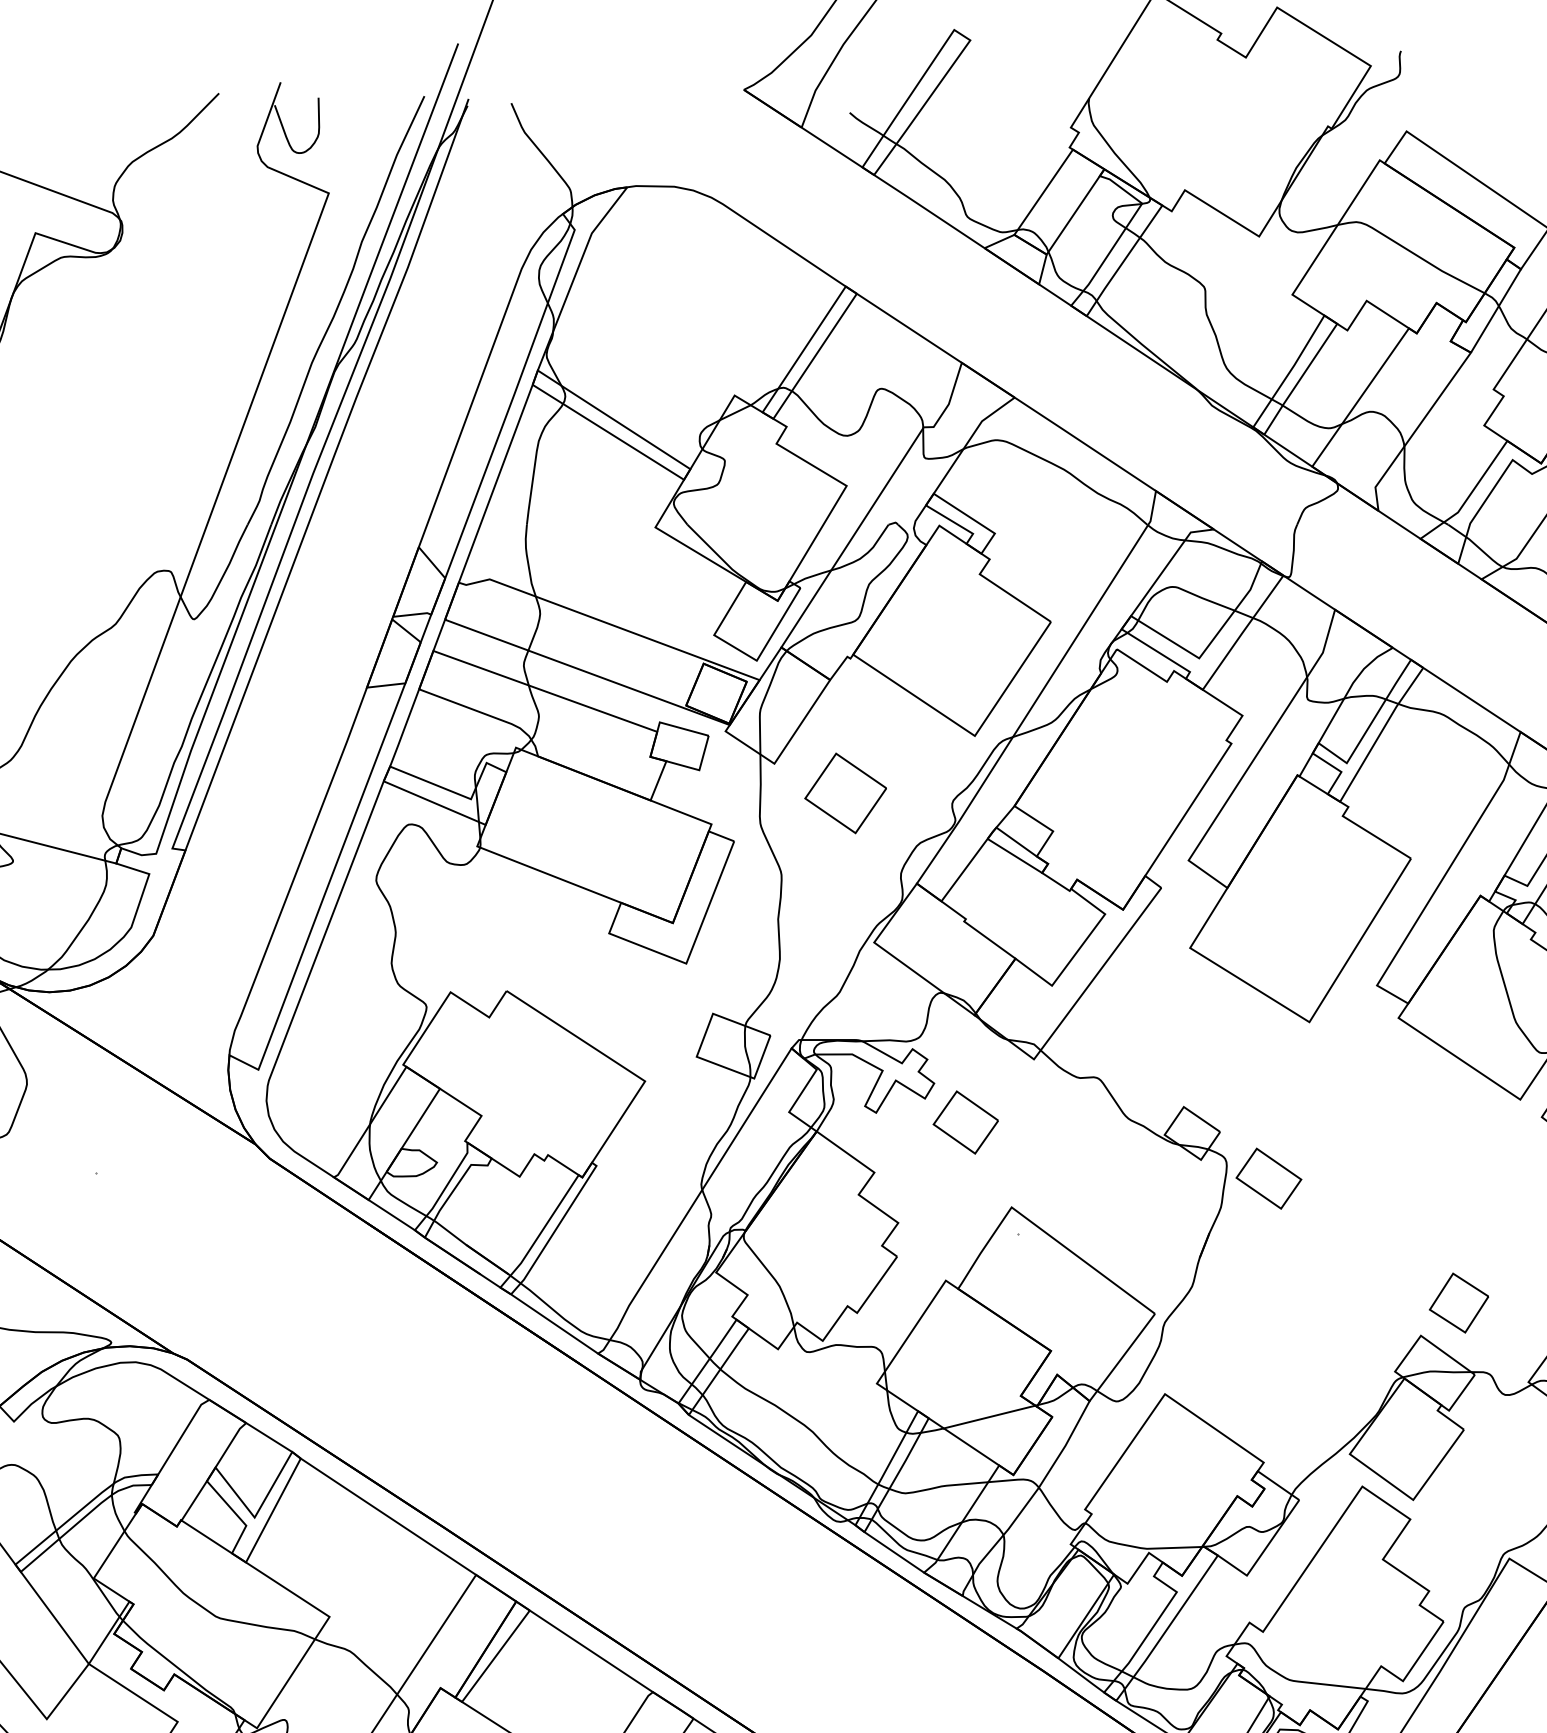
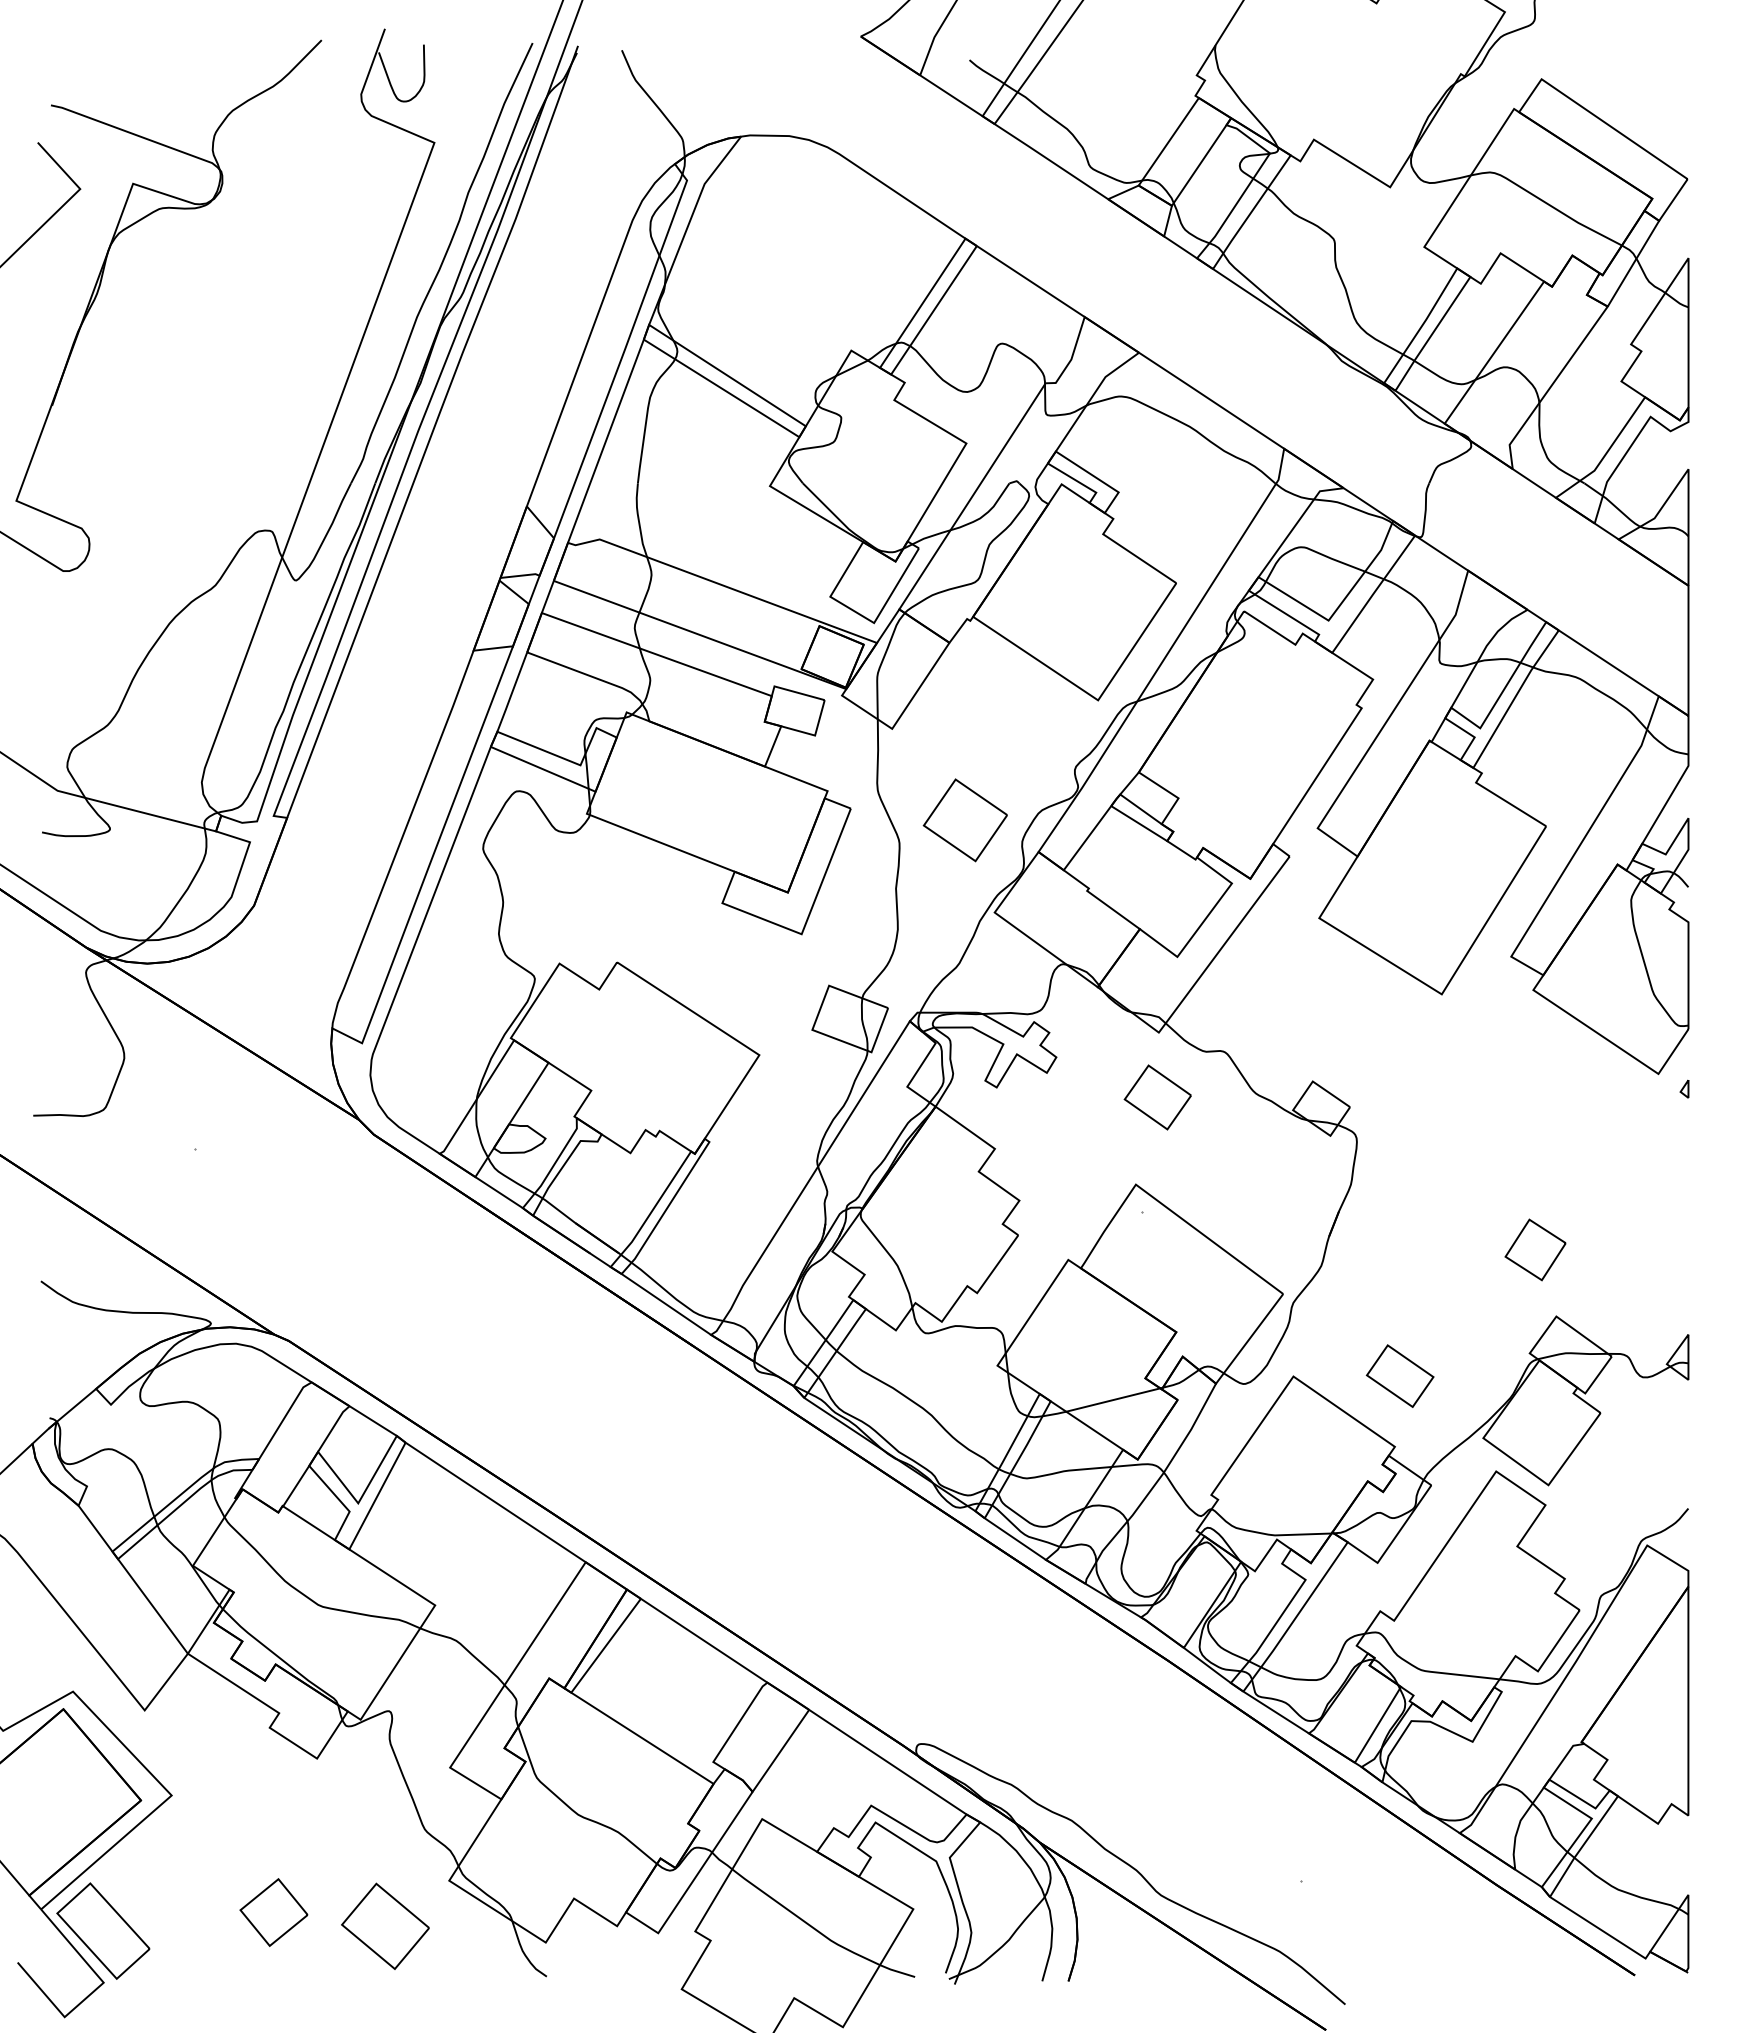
part: (844, 793) -> (964, 820), moved
part: (965, 1122) -> (1157, 1097), moved
part: (1268, 1178) -> (1399, 1375), moved
part: (1459, 1302) -> (1535, 1249), moved

